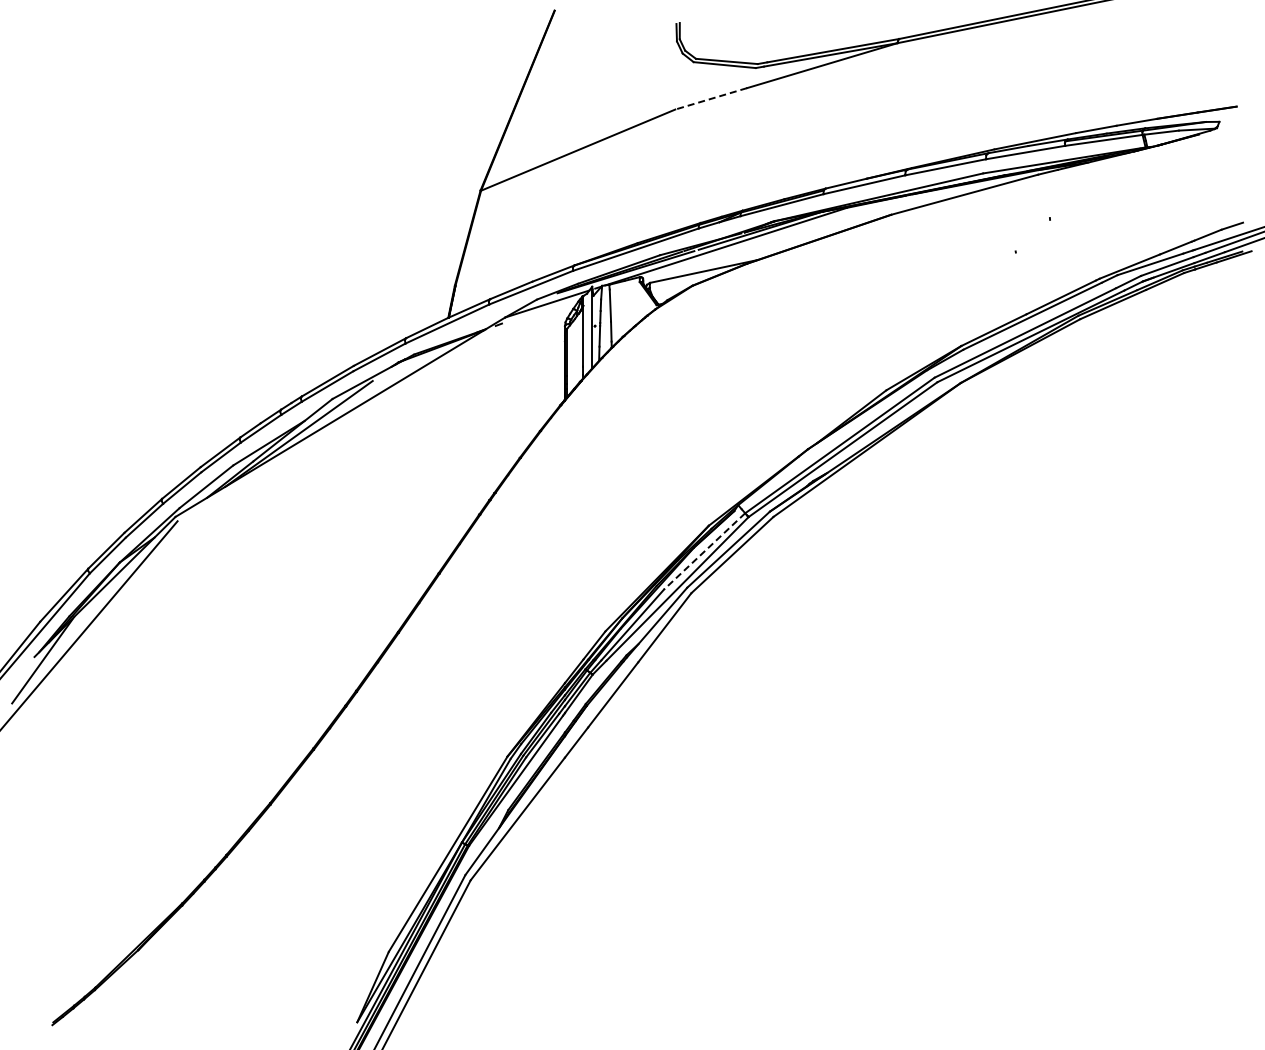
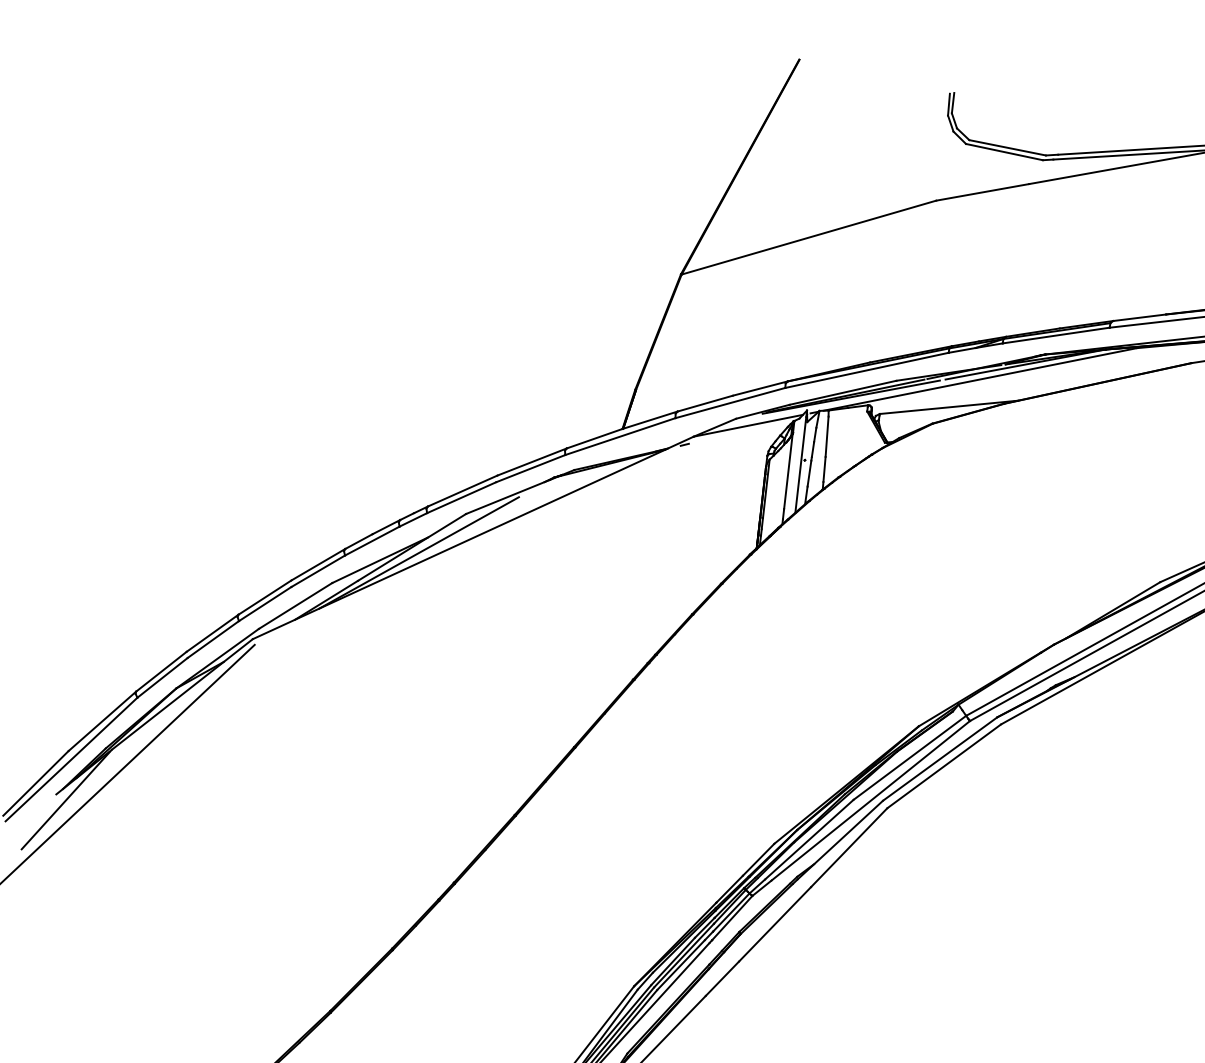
line: (710, 98) -> (981, 191), dashed -> solid
line: (704, 551) -> (909, 757), dashed -> solid

